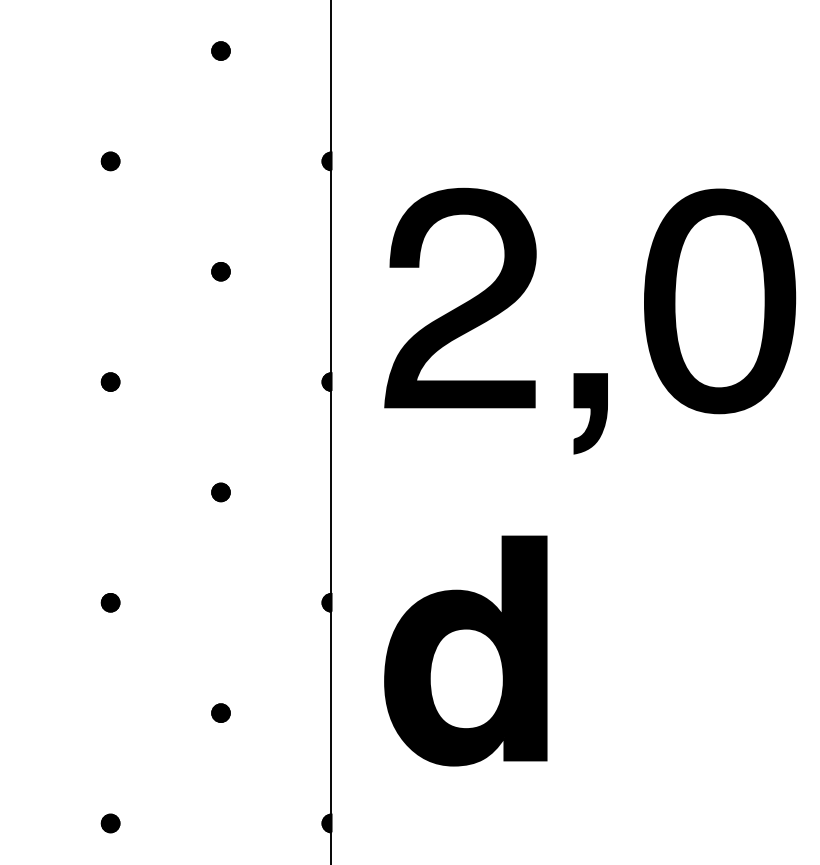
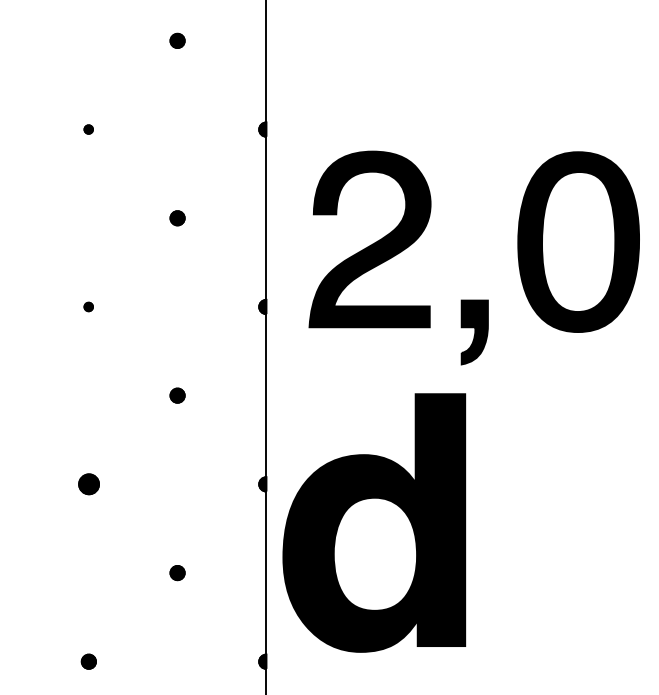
part: (110, 161) -> (88, 129), size x0.6
part: (110, 381) -> (88, 306), size x0.6
part: (110, 602) -> (88, 484), size x1.4
part: (465, 651) -> (374, 523), size x1.4

